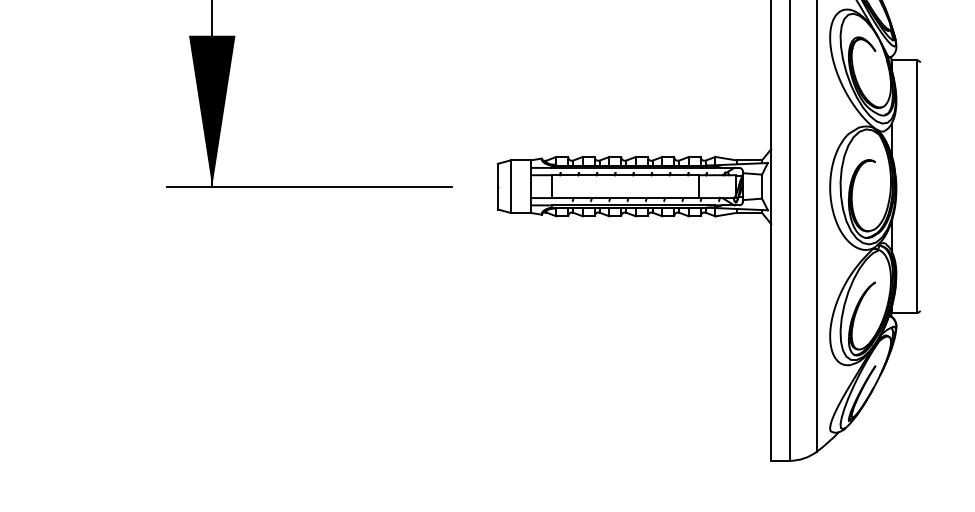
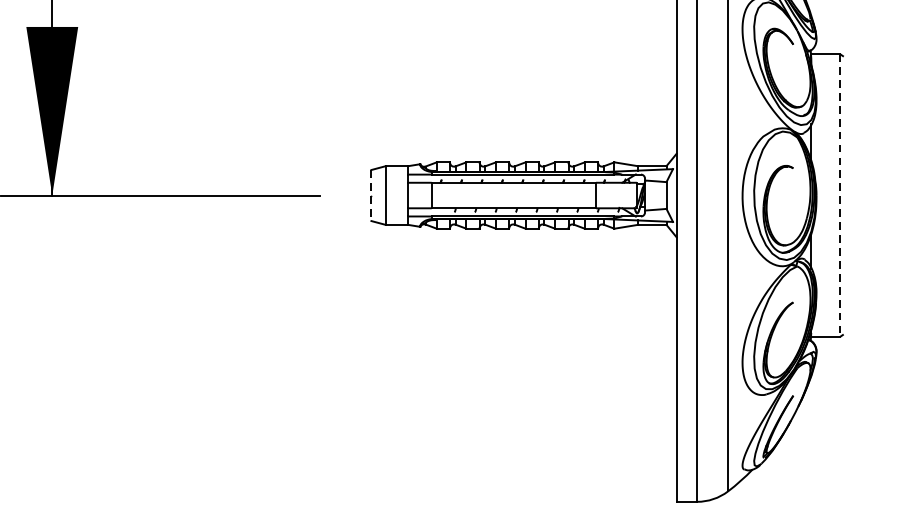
line: (497, 186) -> (370, 195), solid -> dashed
line: (917, 186) -> (840, 195), solid -> dashed

